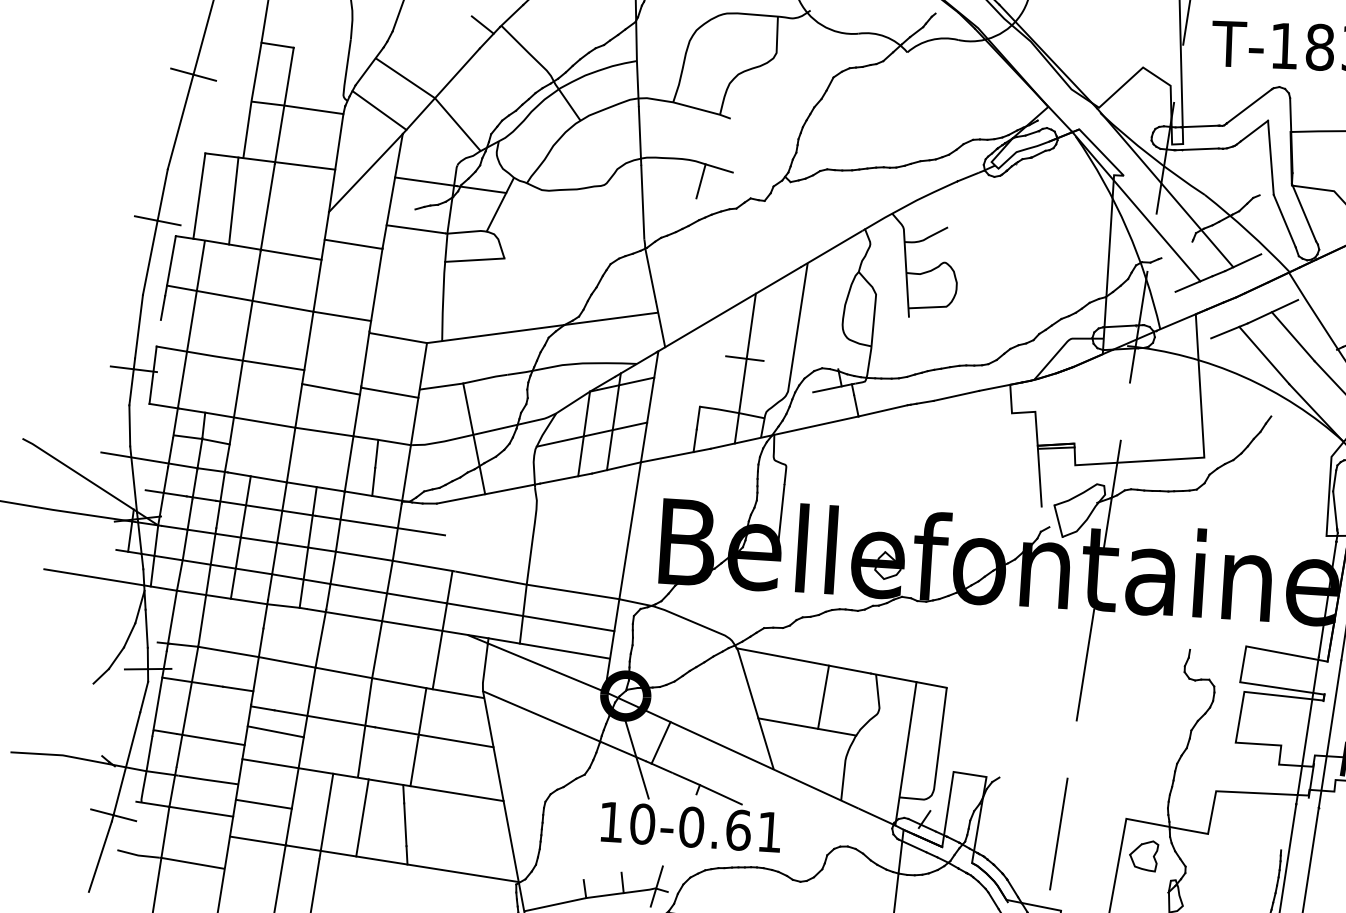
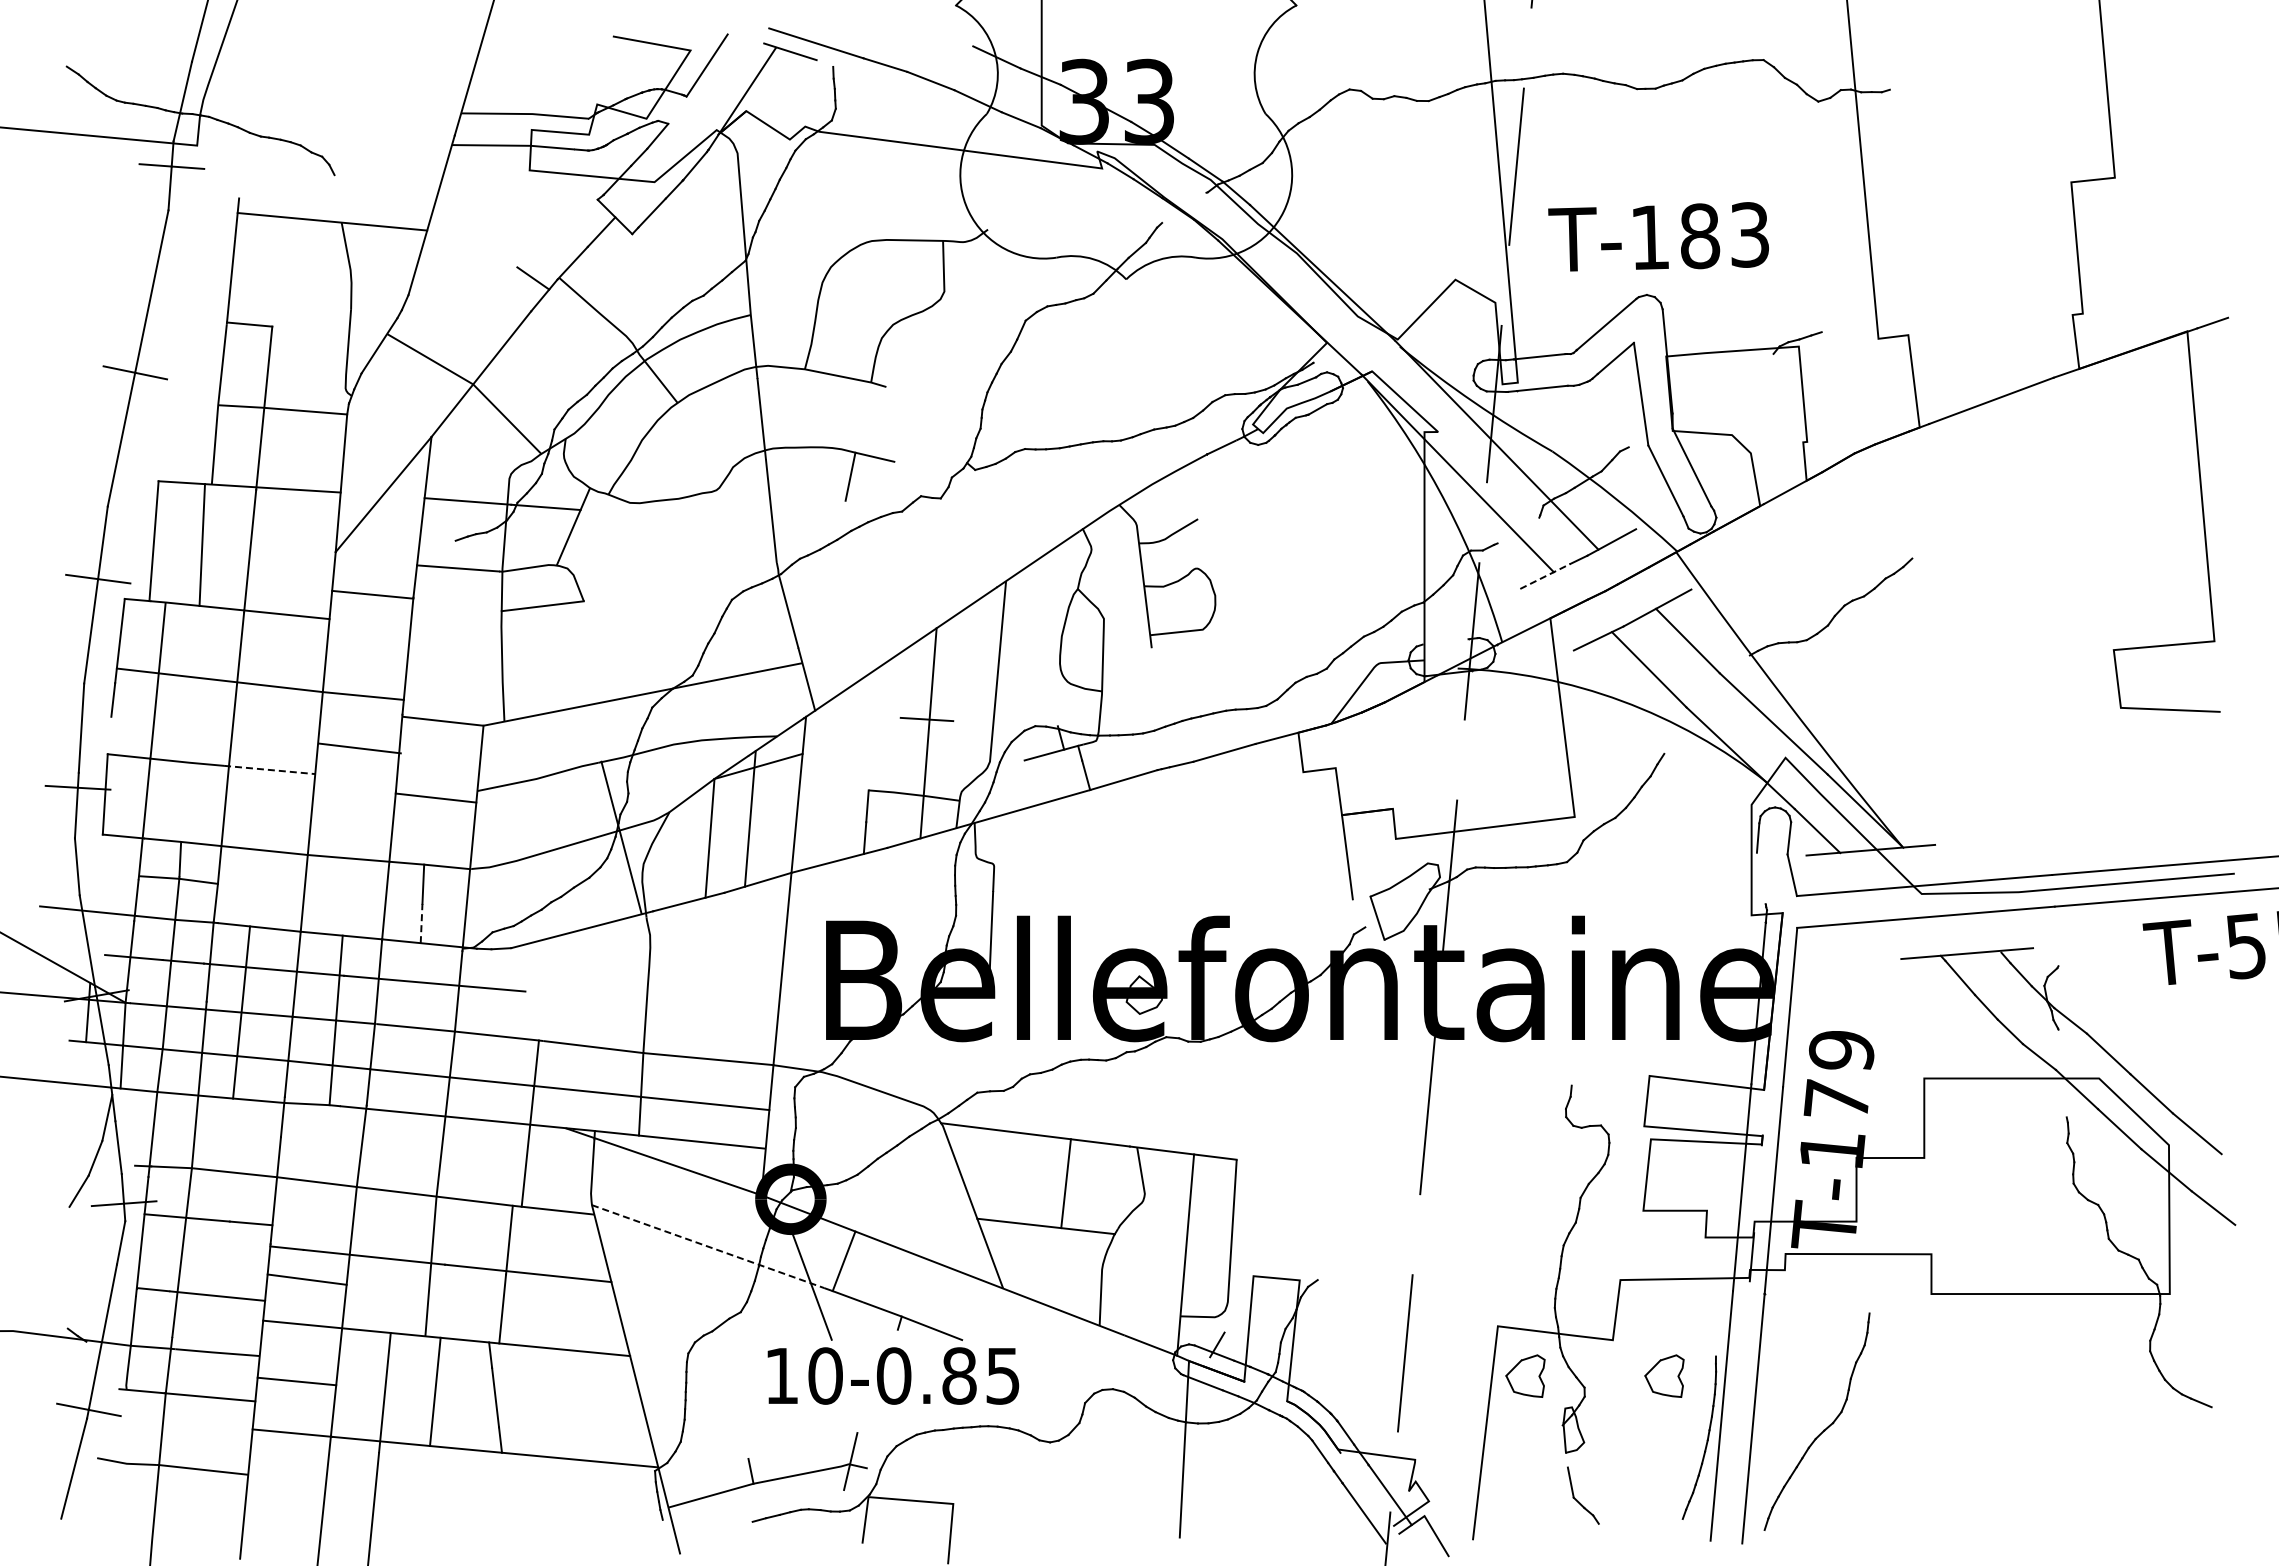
line: (379, 110) -> (396, 406), removed
line: (1194, 284) -> (1545, 576), solid -> dashed
line: (1119, 326) -> (1445, 641), removed
line: (271, 364) -> (269, 769), solid -> dashed
line: (330, 389) -> (359, 748), moved
line: (591, 434) -> (720, 838), removed
line: (474, 438) -> (621, 837), moved
line: (1055, 447) -> (1367, 816), removed
line: (373, 481) -> (421, 923), solid -> dashed
line: (1334, 510) -> (1760, 878), removed
line: (101, 676) -> (59, 1217), removed
line: (564, 726) -> (708, 1246), solid -> dashed
text: (753, 830) -> (980, 1375), 10-0.61 -> 10-0.85
part: (1243, 861) -> (1664, 1375), added
line: (622, 882) -> (802, 1459), removed

